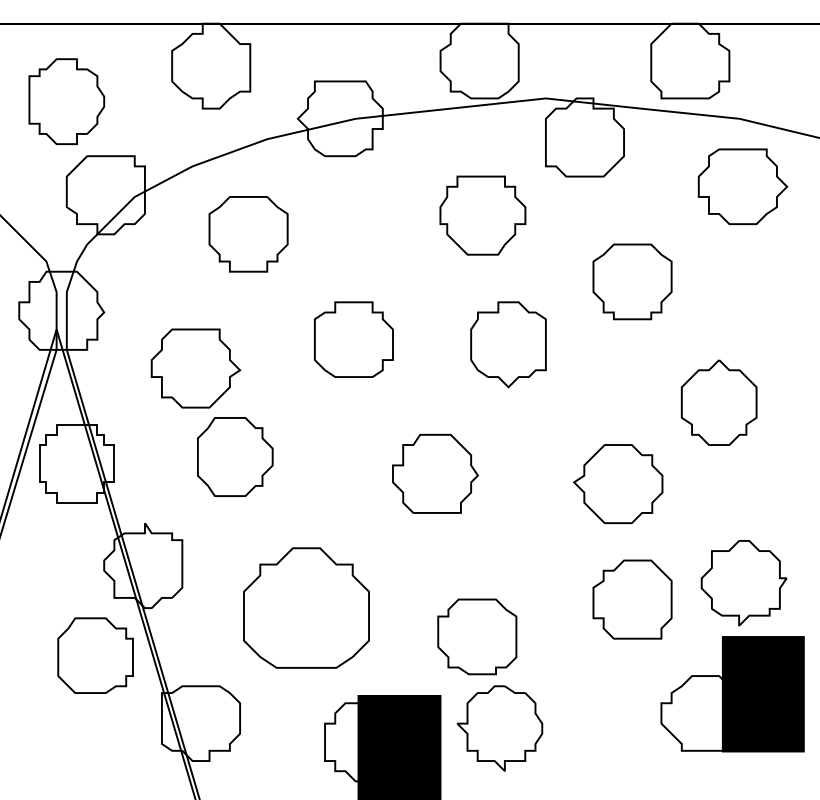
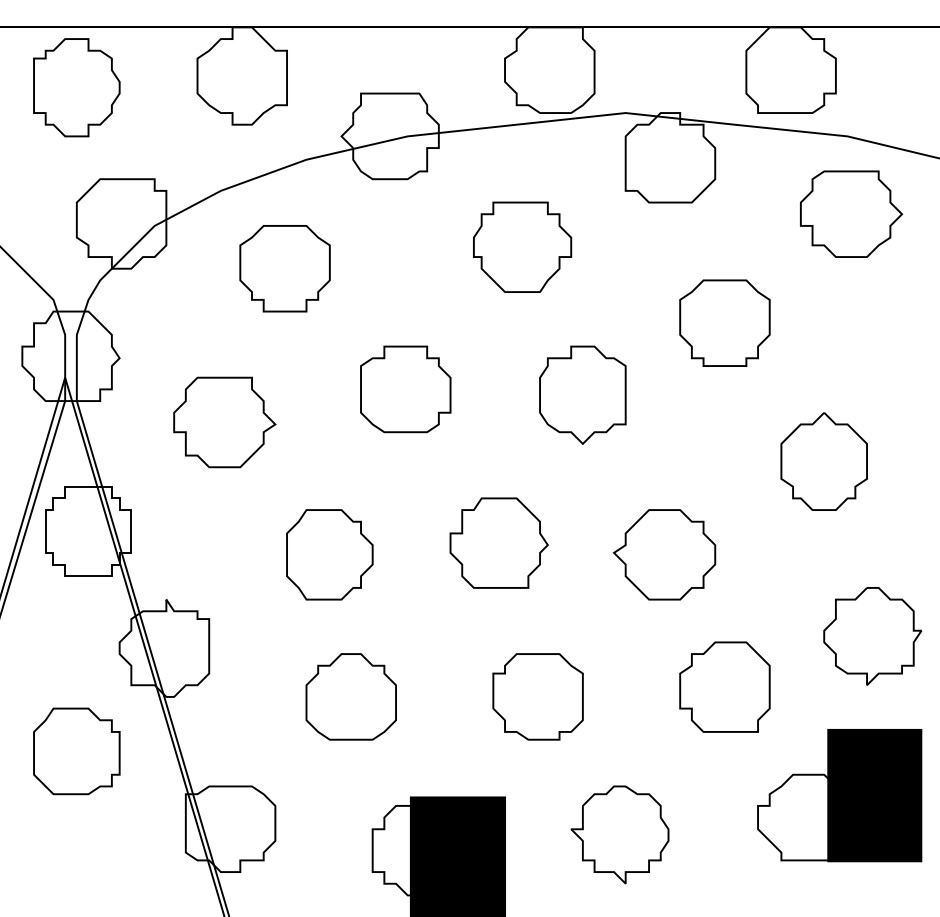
part: (66, 101) -> (76, 87), moved
part: (482, 214) -> (522, 246), moved
part: (234, 456) -> (329, 554), moved
part: (618, 483) -> (664, 554), moved
part: (743, 583) -> (872, 636), moved
part: (305, 607) -> (350, 696), size x0.62
part: (476, 636) -> (537, 696), moved
part: (95, 655) -> (76, 751), moved
part: (499, 728) -> (619, 834), moved

